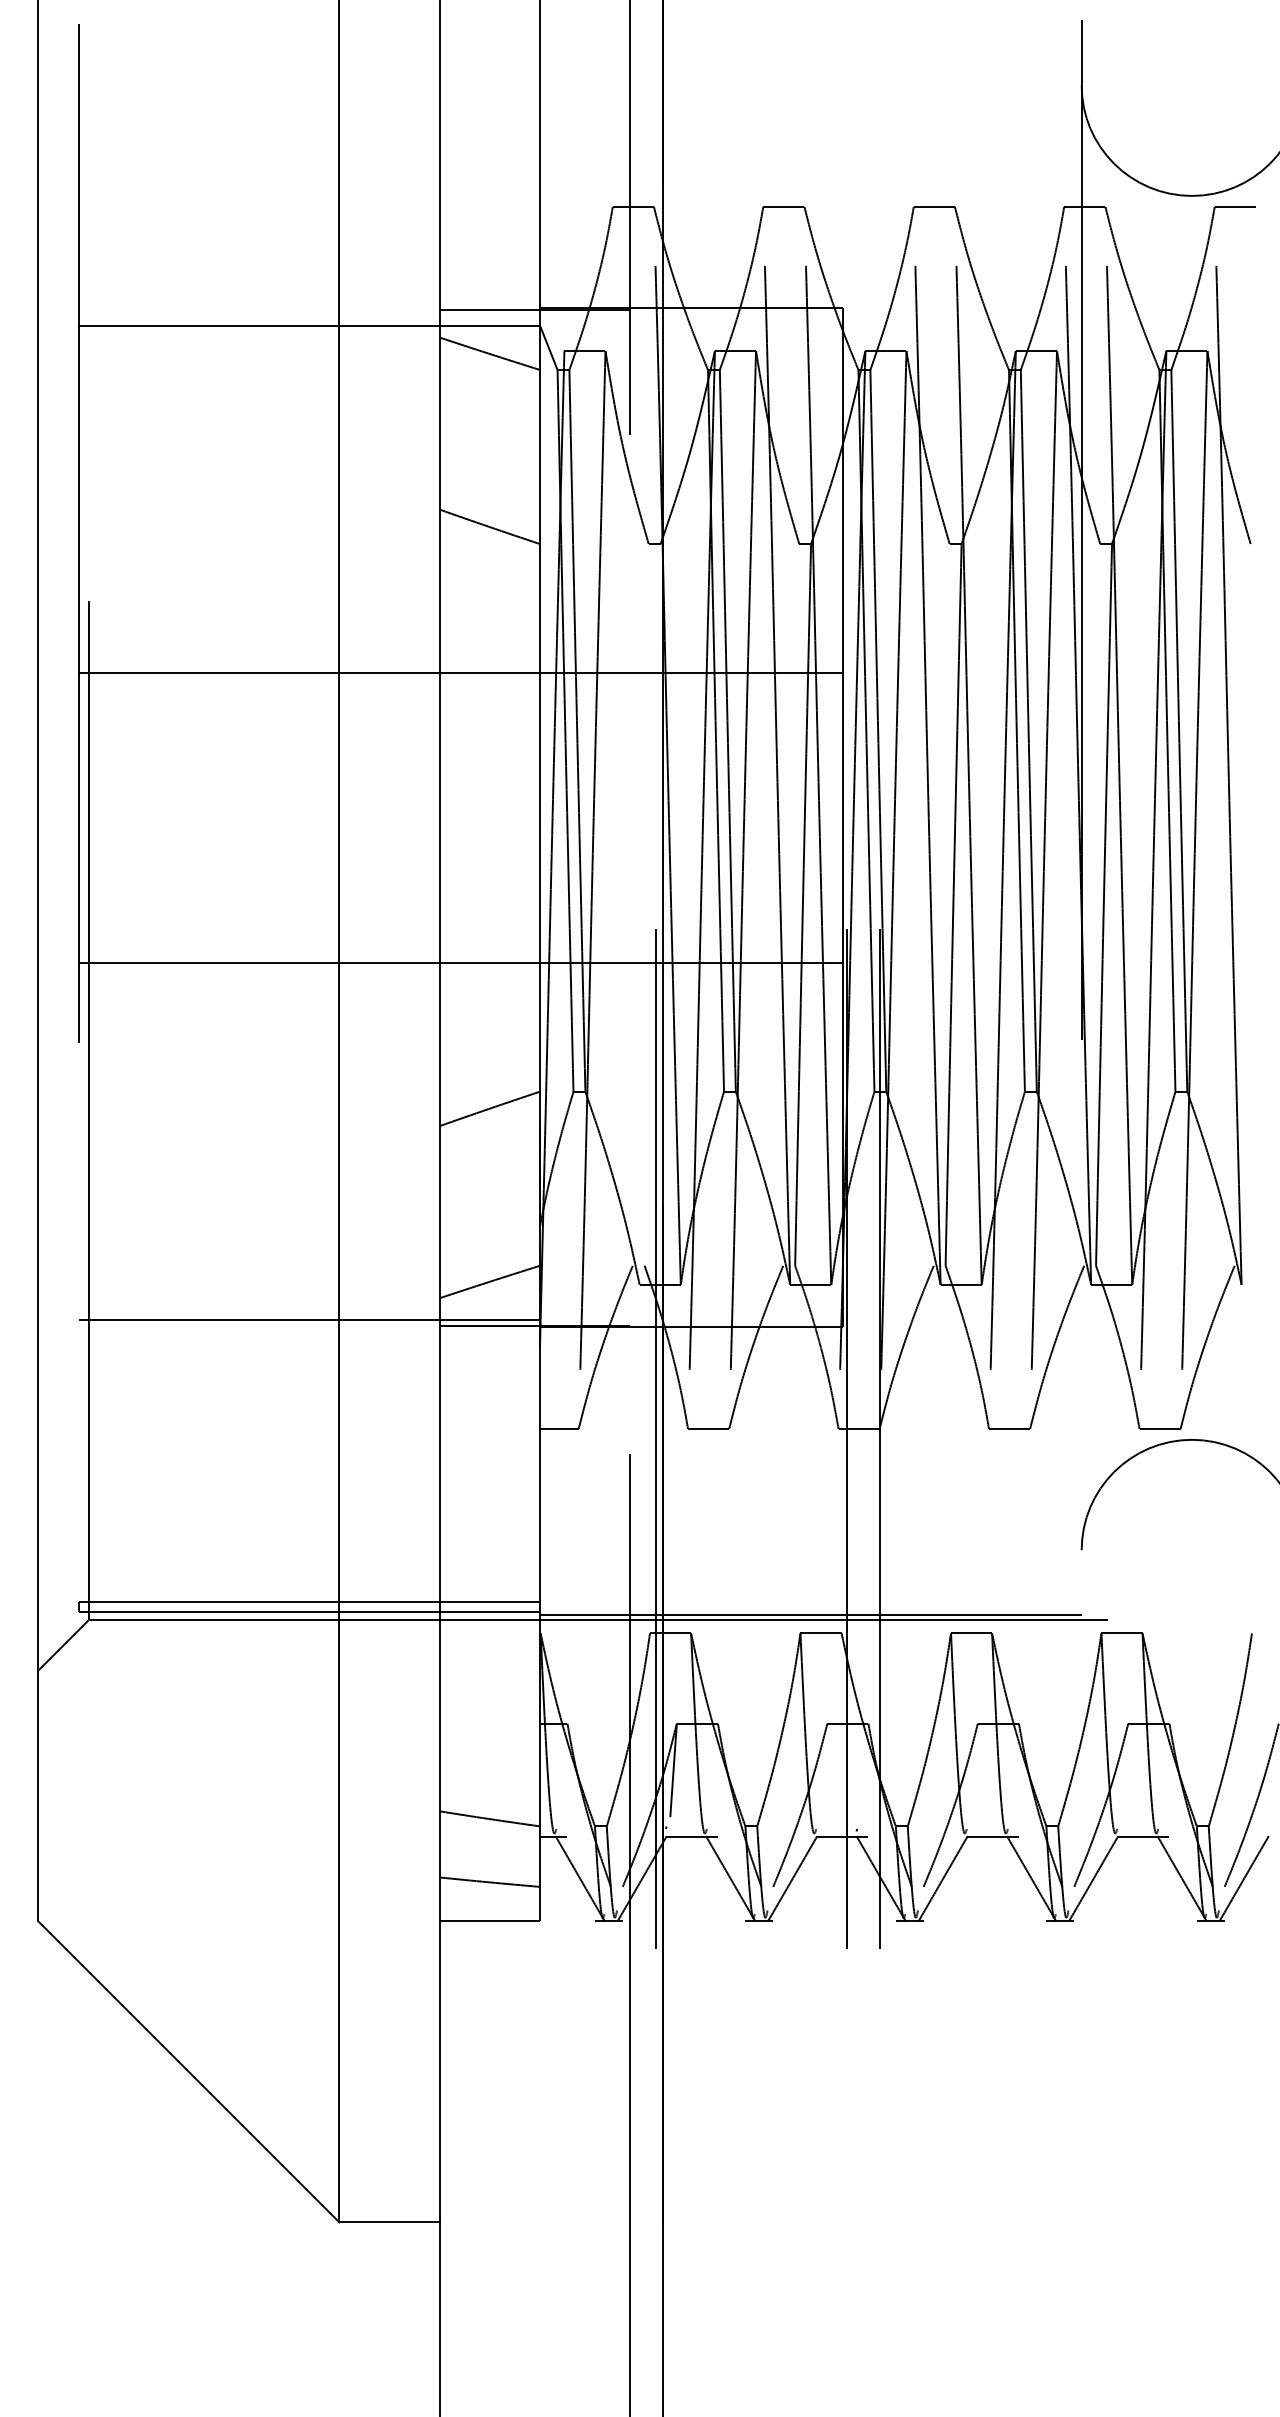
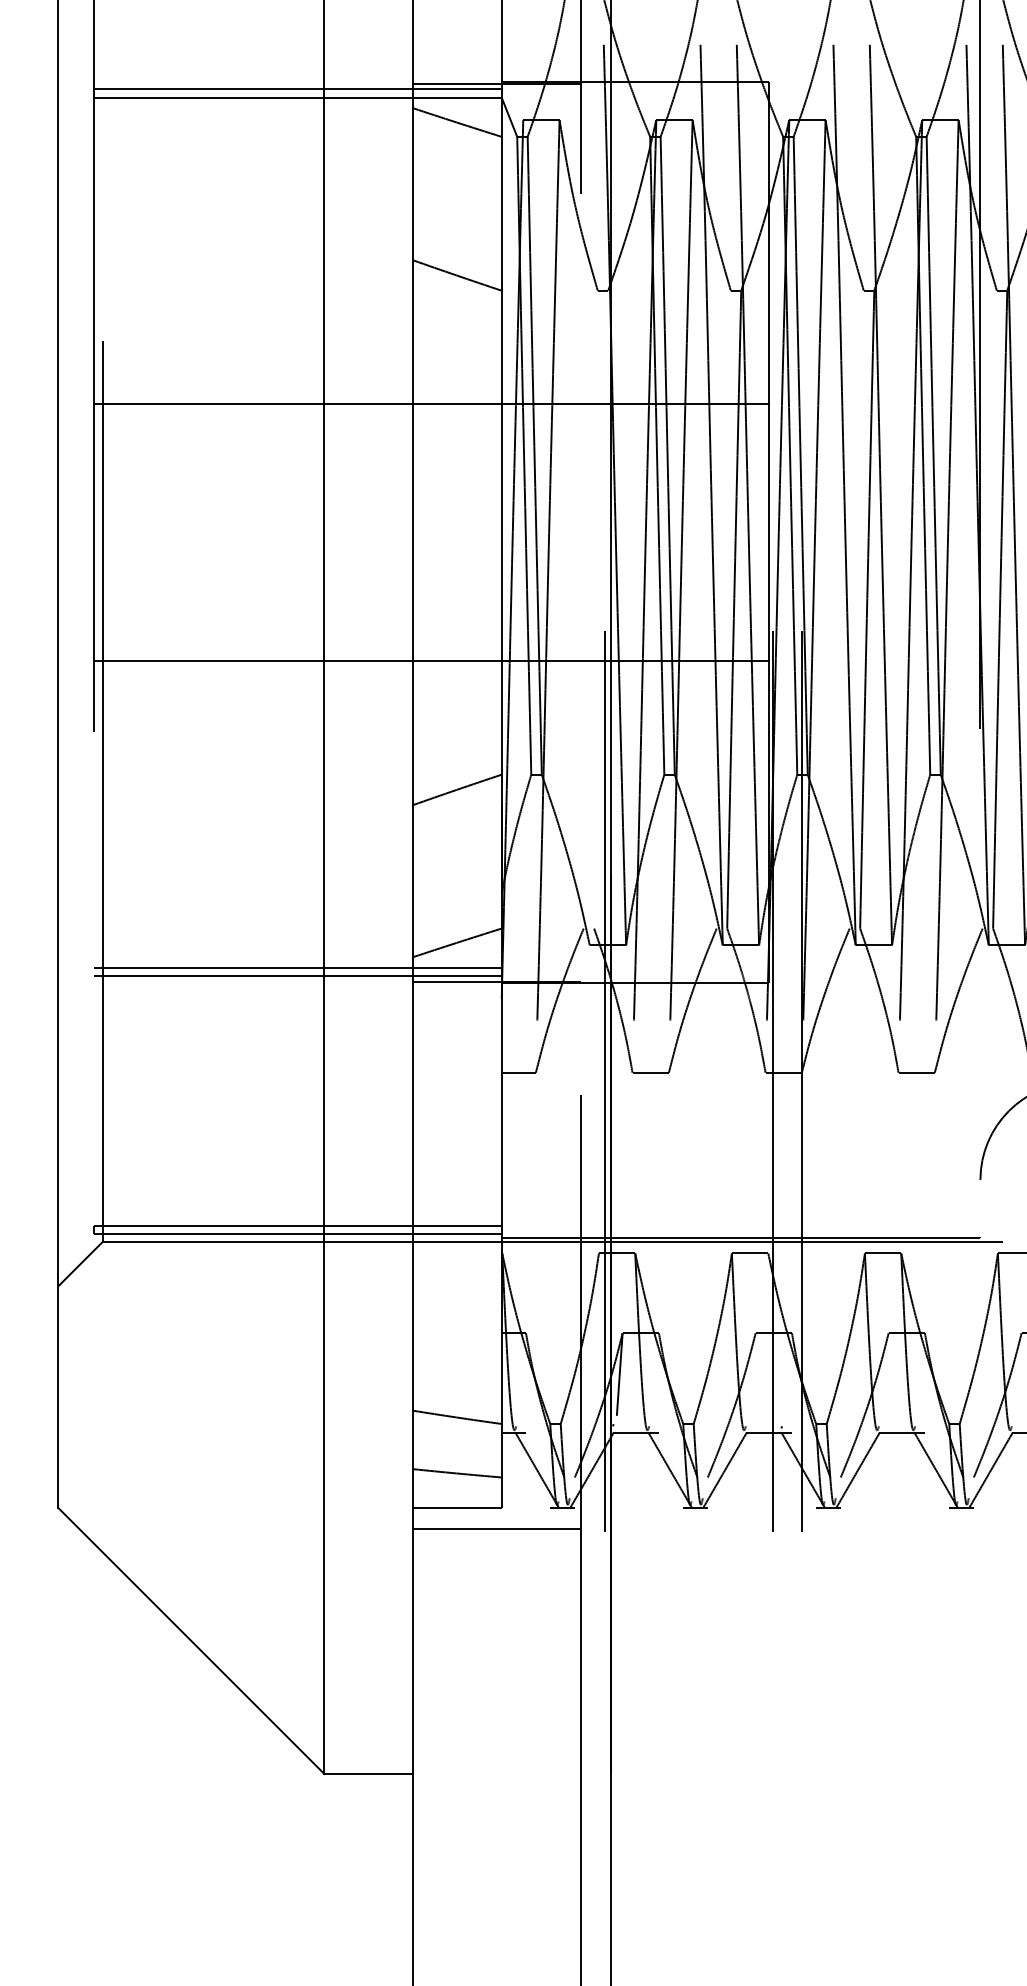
line: (309, 316) -> (297, 89), added
line: (309, 1310) -> (297, 968), added
line: (534, 1945) -> (496, 1529), added

